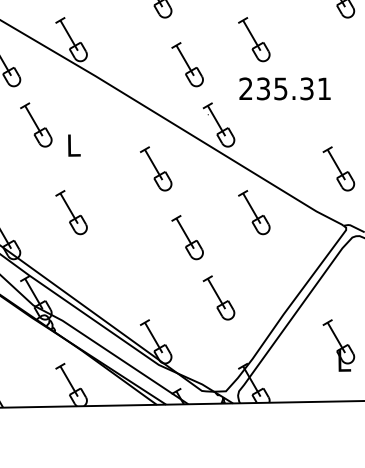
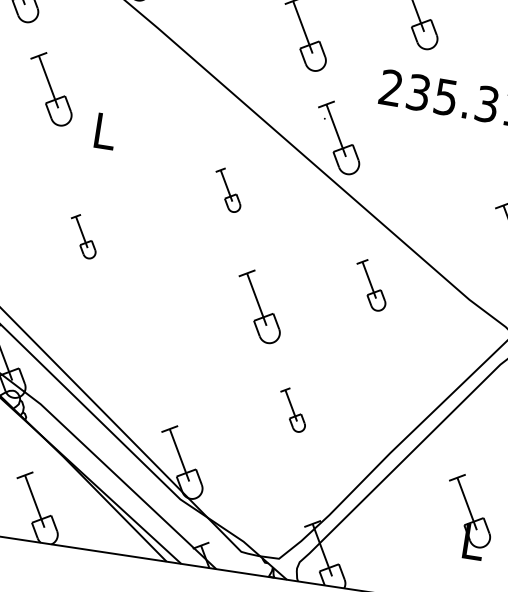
part: (155, 168) -> (227, 189), size x0.6
part: (71, 212) -> (83, 236), size x0.6
part: (254, 212) -> (371, 284), size x0.7
part: (218, 297) -> (292, 409), size x0.6

